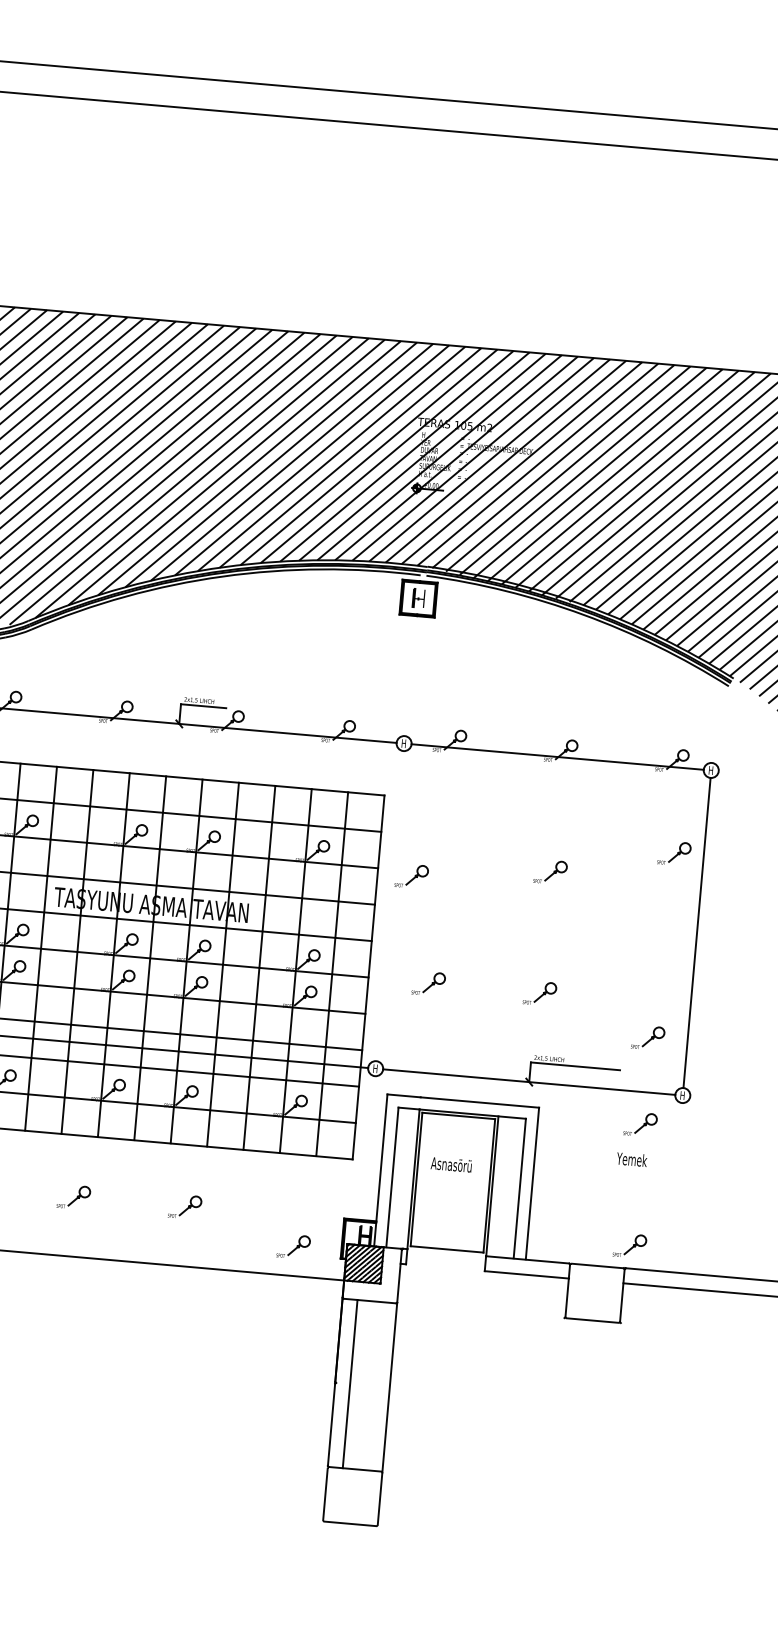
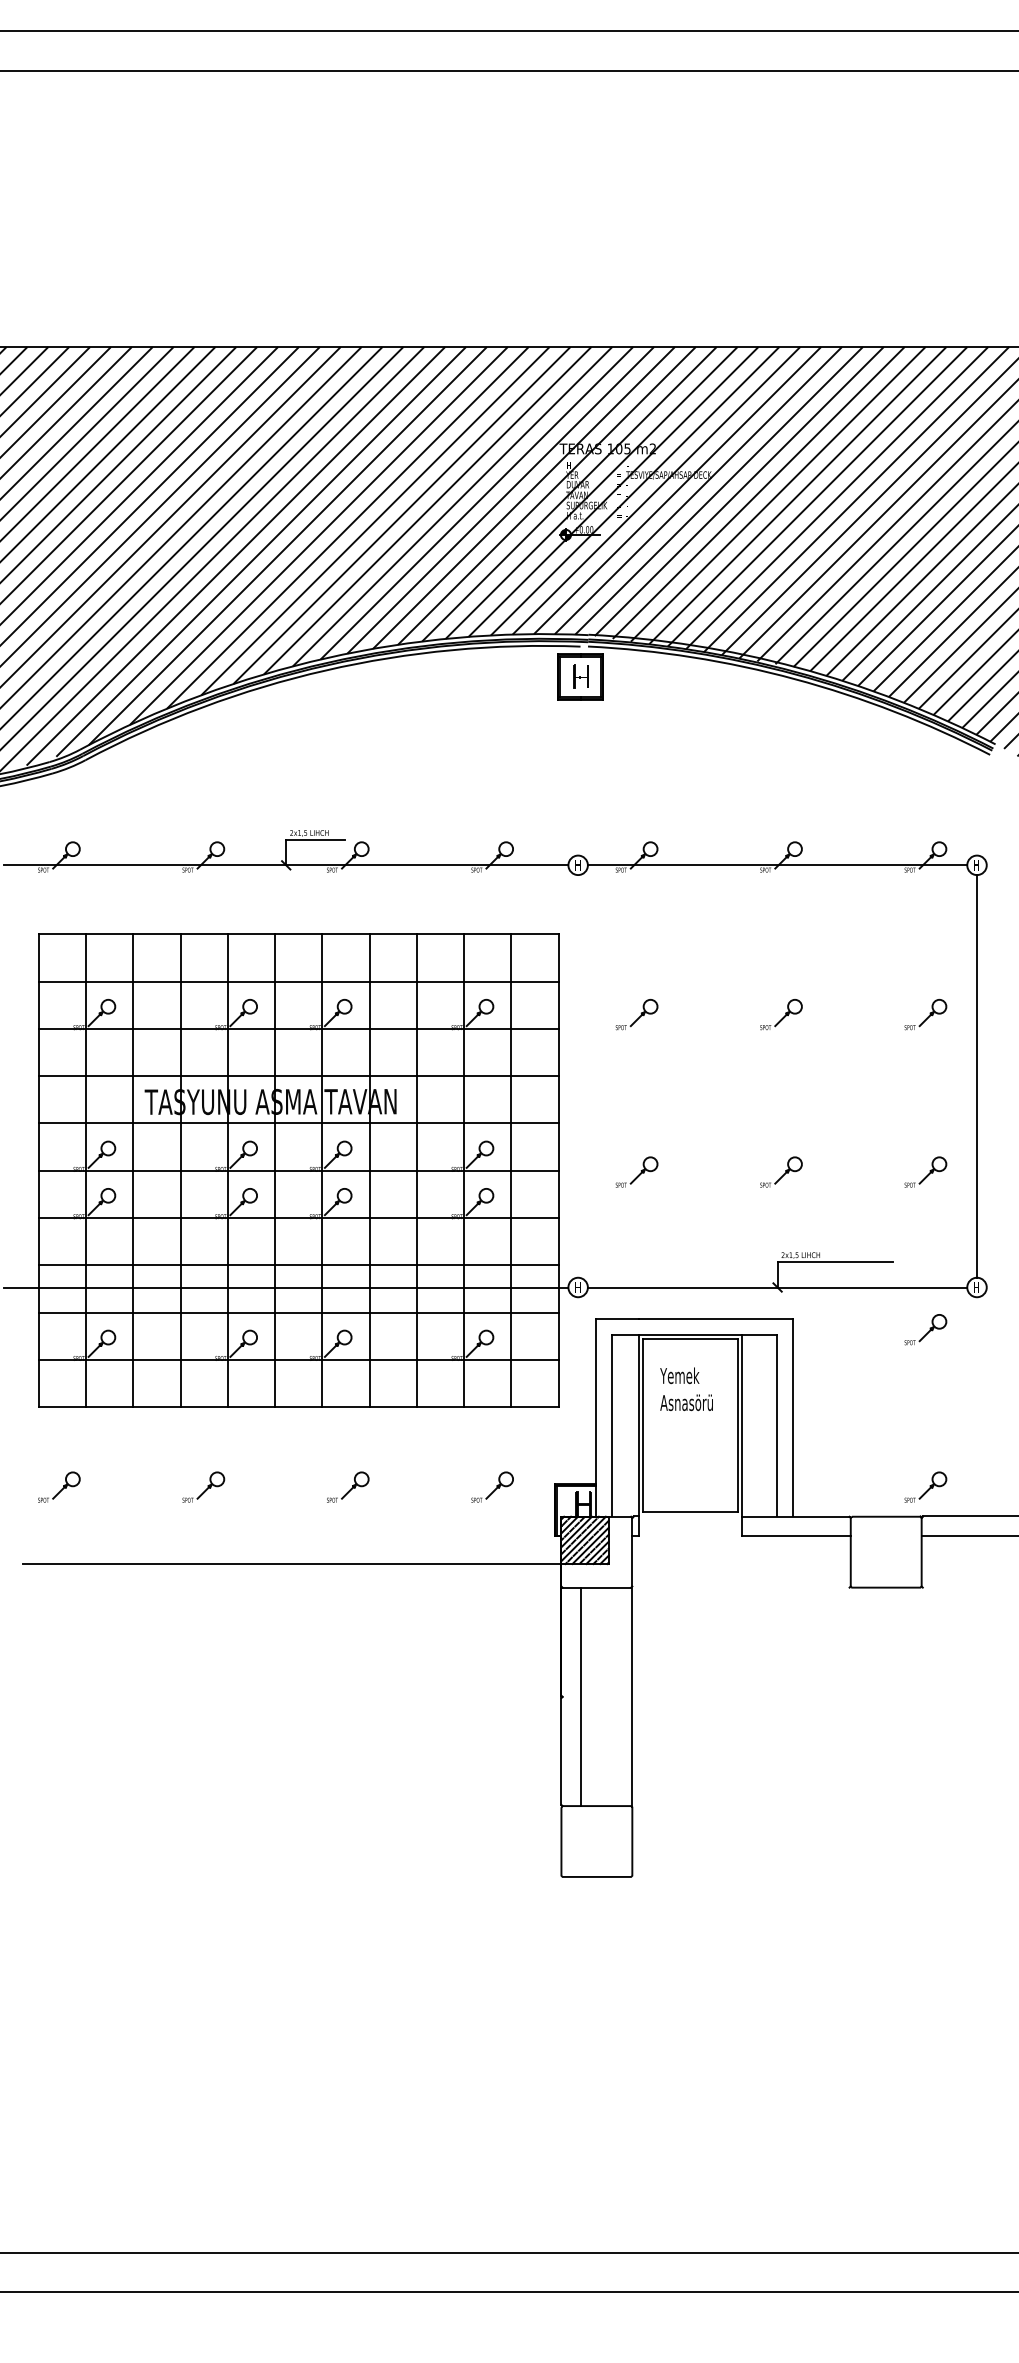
part: (674, 853) -> (925, 1014), moved
part: (411, 876) -> (636, 1014), moved
part: (647, 1037) -> (925, 1171), moved
text: (631, 1159) -> (679, 1375), moved
part: (293, 1246) -> (492, 1486), moved

